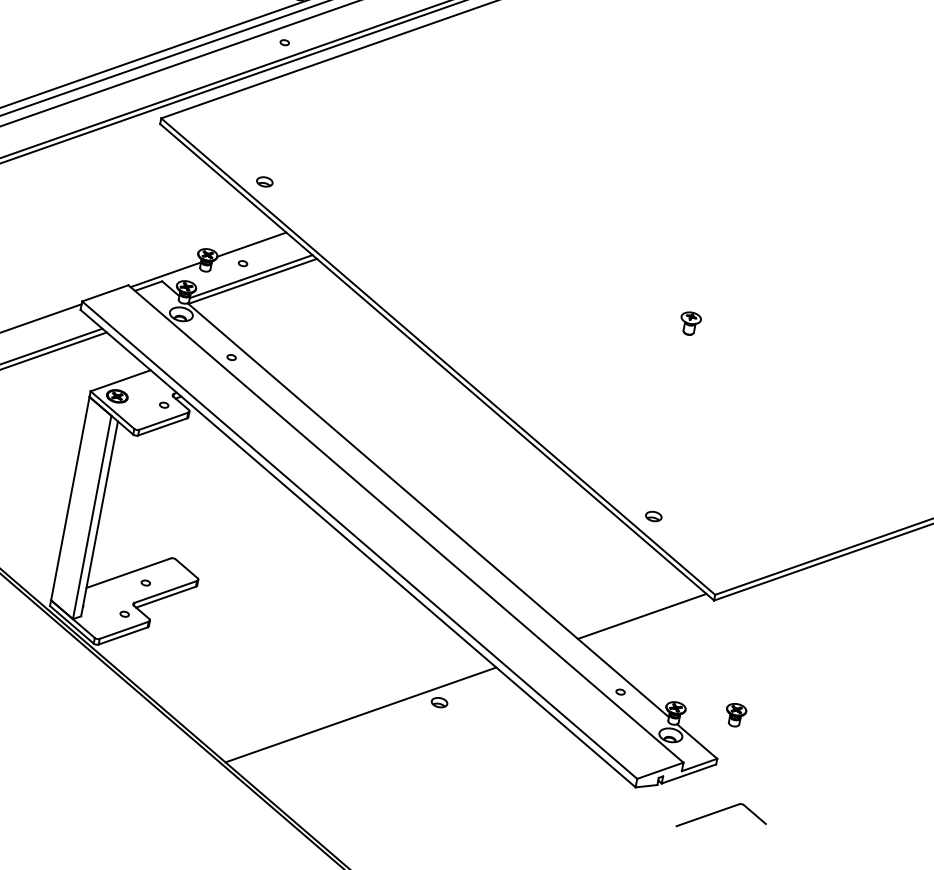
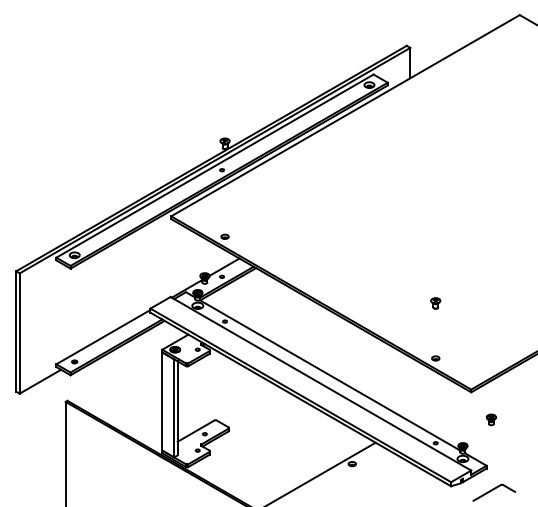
part: (689, 323) -> (435, 303), moved
line: (643, 615) -> (439, 405), removed
part: (733, 714) -> (490, 419), moved

